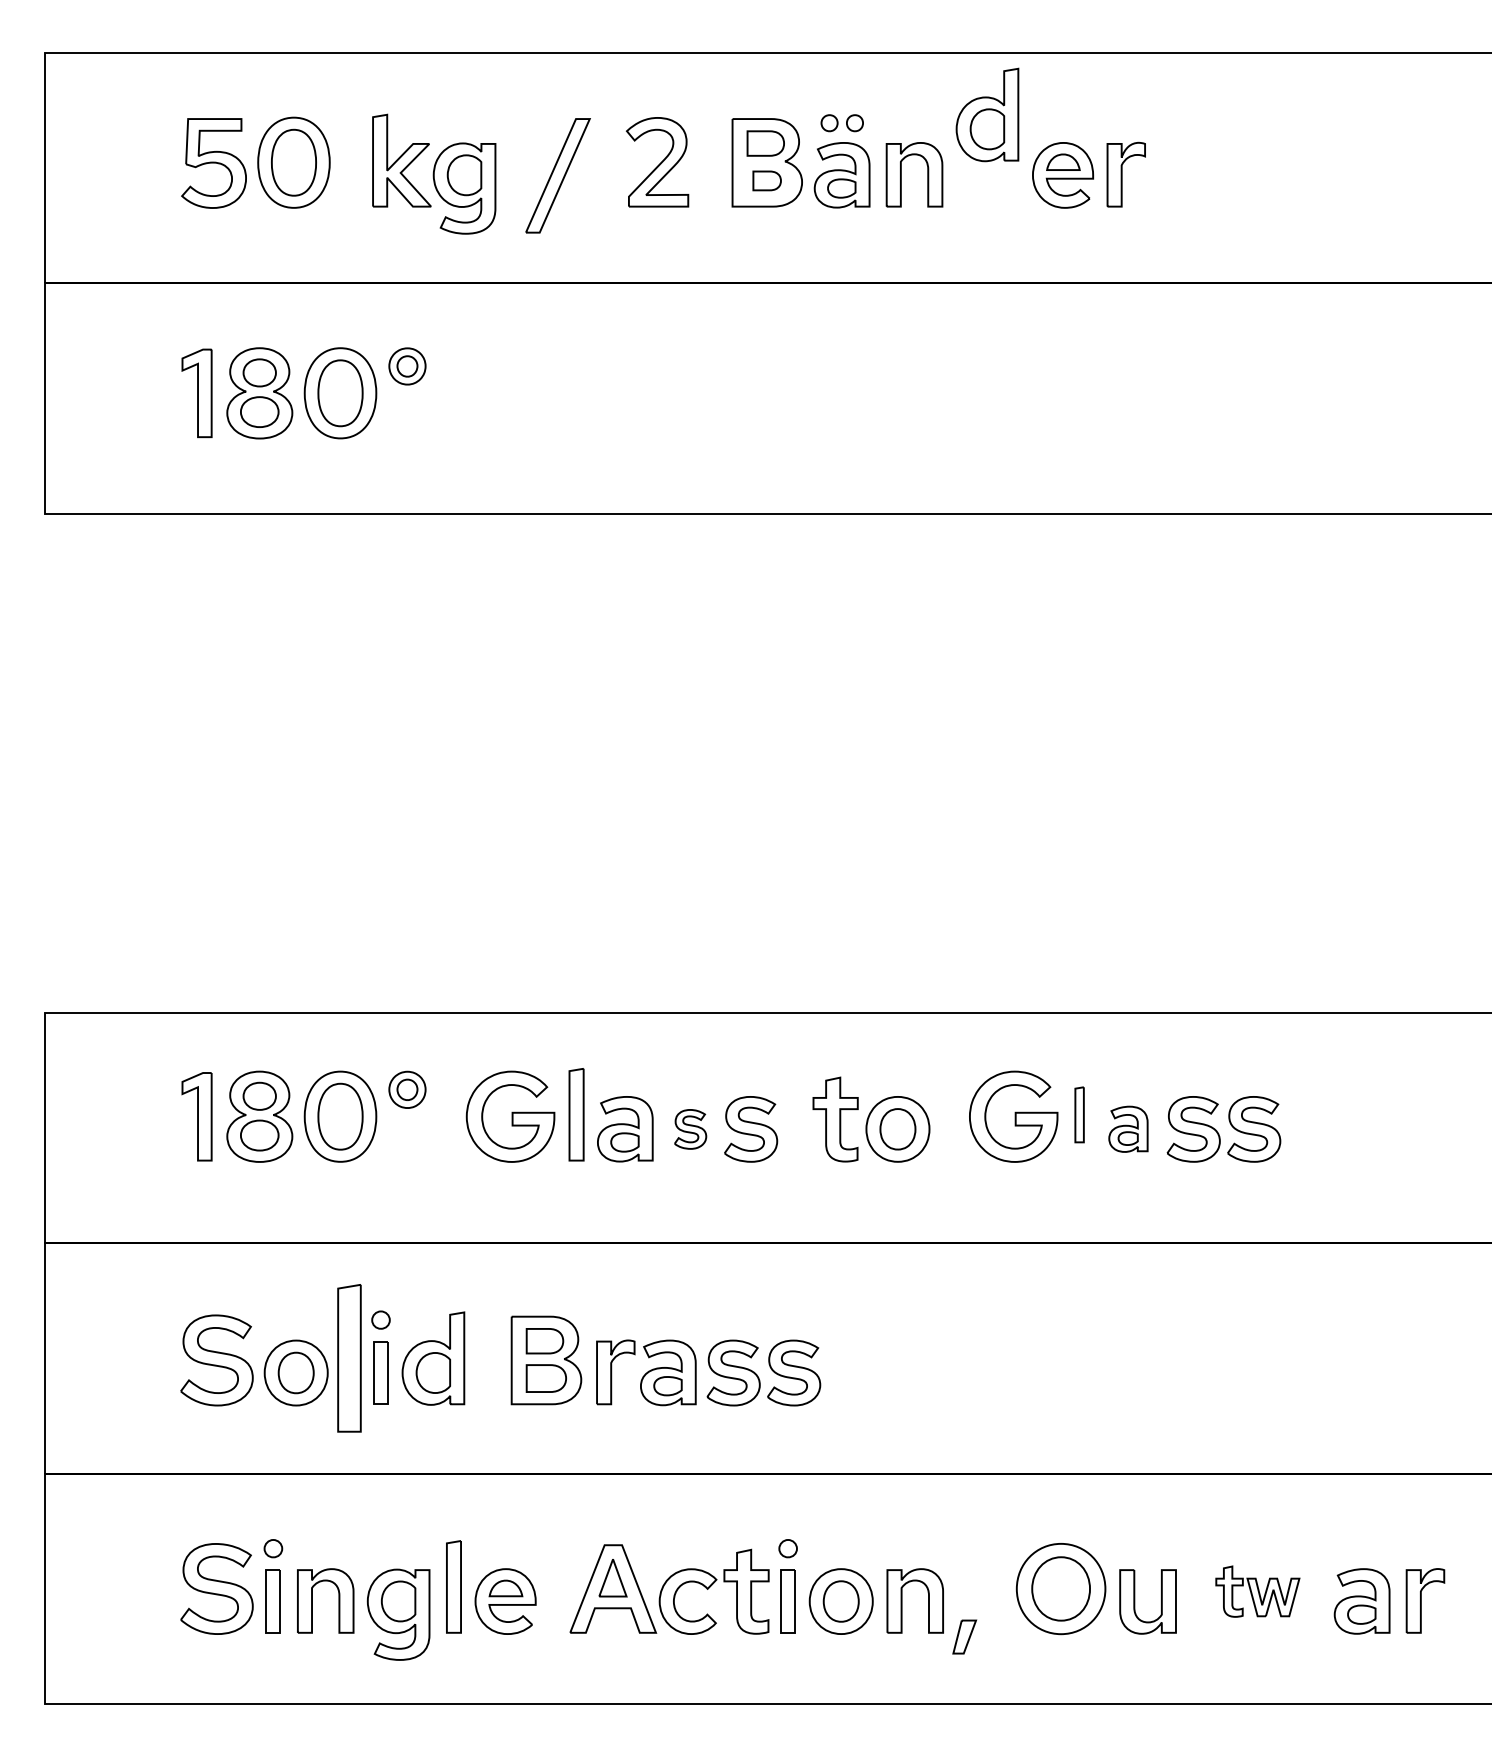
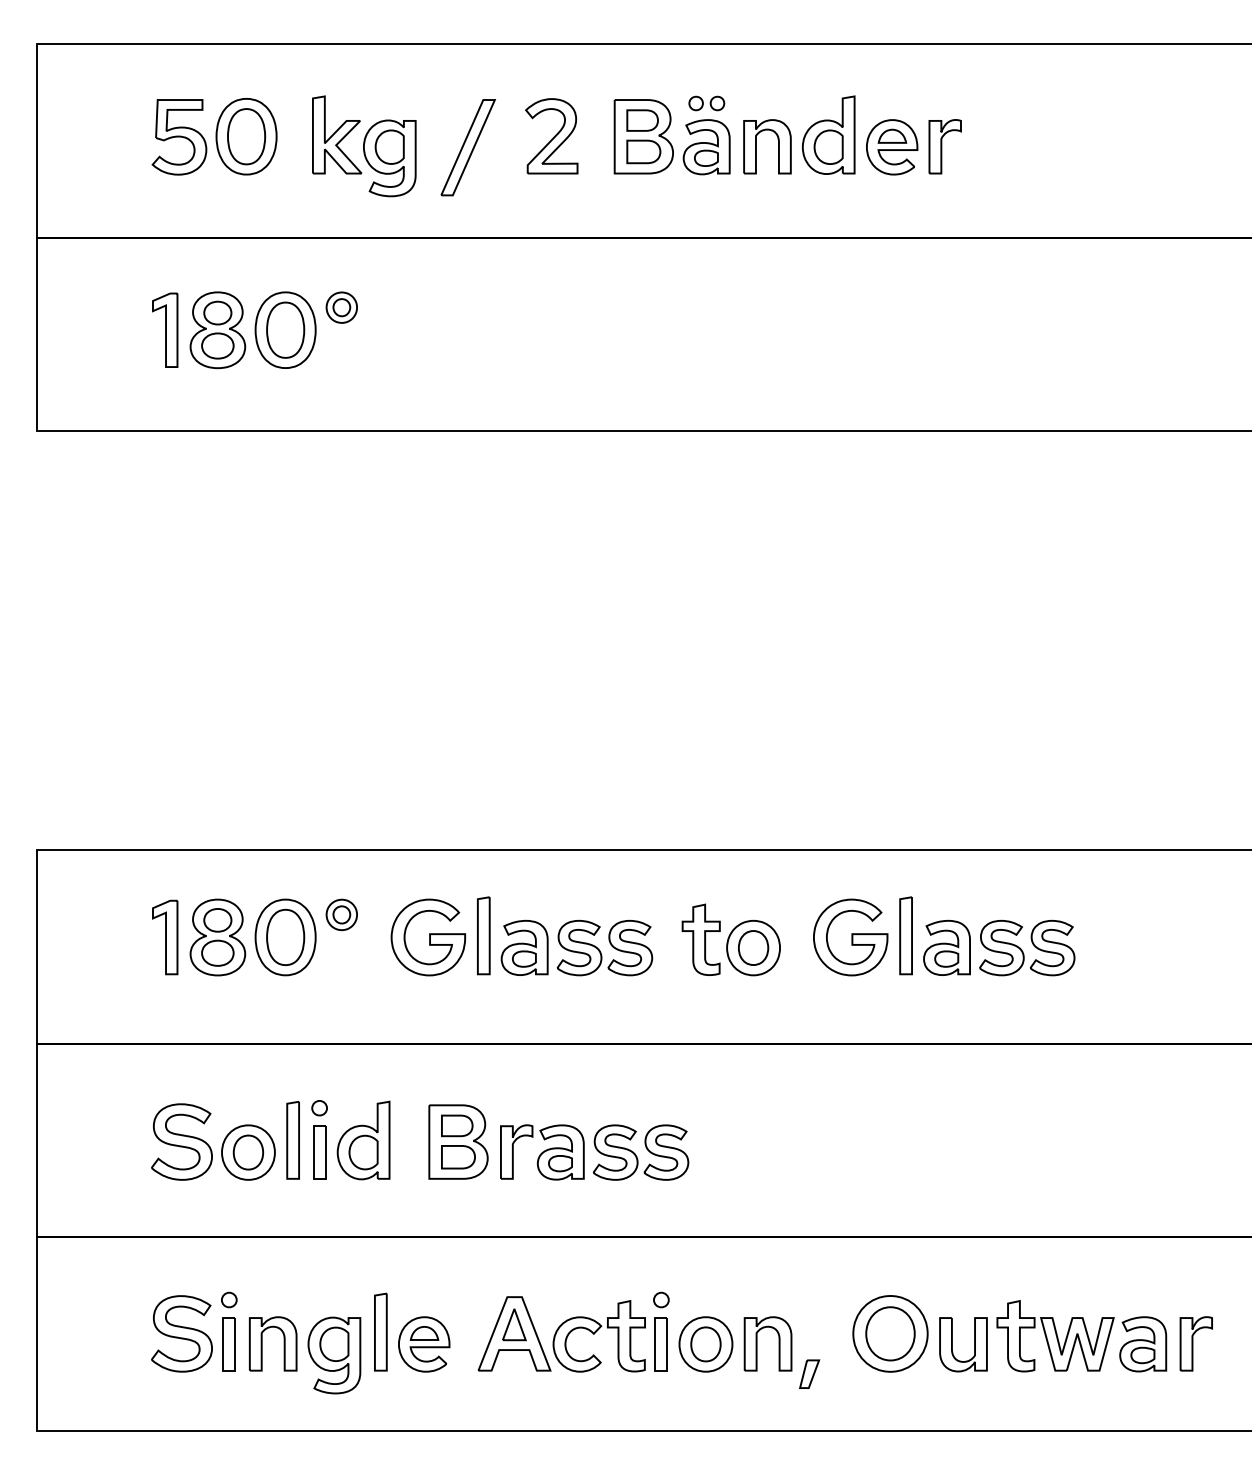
part: (987, 114) -> (828, 134), moved
part: (766, 180) -> (643, 151), size x1.43
part: (1079, 1114) -> (905, 935), size x1.67
part: (690, 1129) -> (579, 948), size x1.67
part: (1128, 1129) -> (947, 948), size x1.43
part: (349, 1358) -> (293, 1140), size x0.62
part: (1257, 1591) -> (1055, 1335), size x1.67

